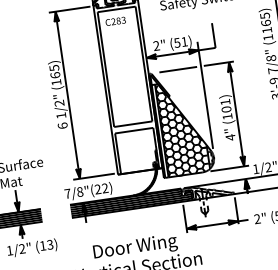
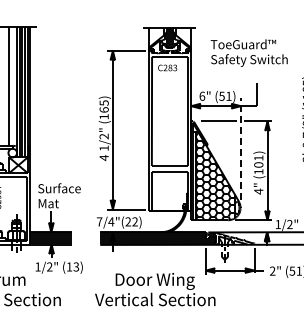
text: (156, 45) -> (202, 95), 2" -> 6"
line: (204, 94) -> (240, 148), solid -> dashed
text: (62, 125) -> (103, 157), 6 -> 4
text: (80, 191) -> (111, 221), 7/8"(22) -> 7/4"(22)

